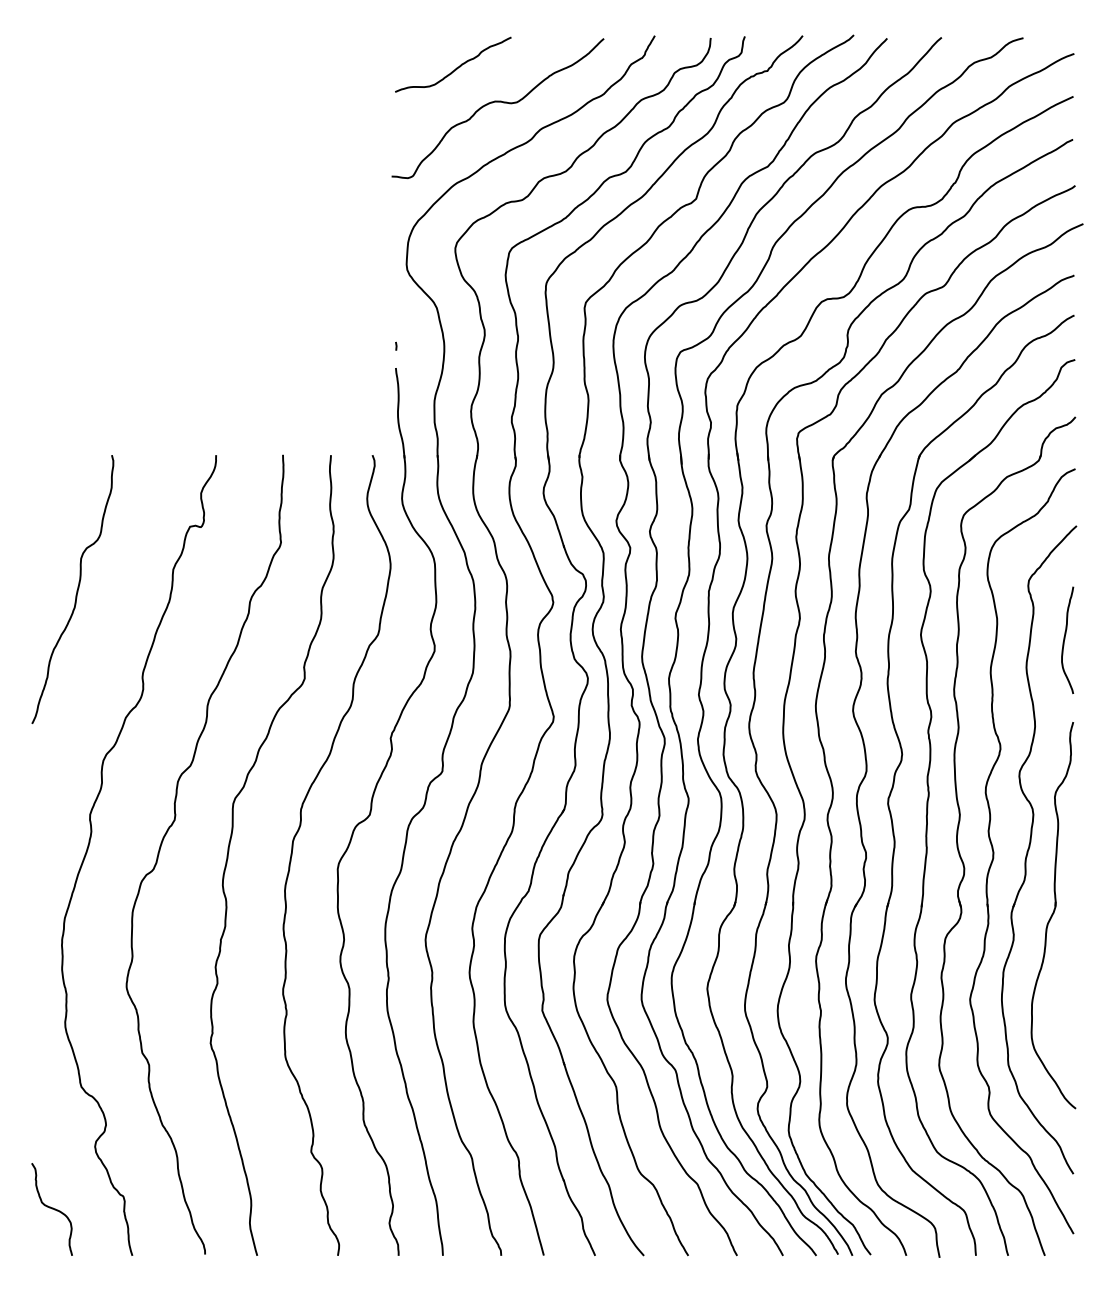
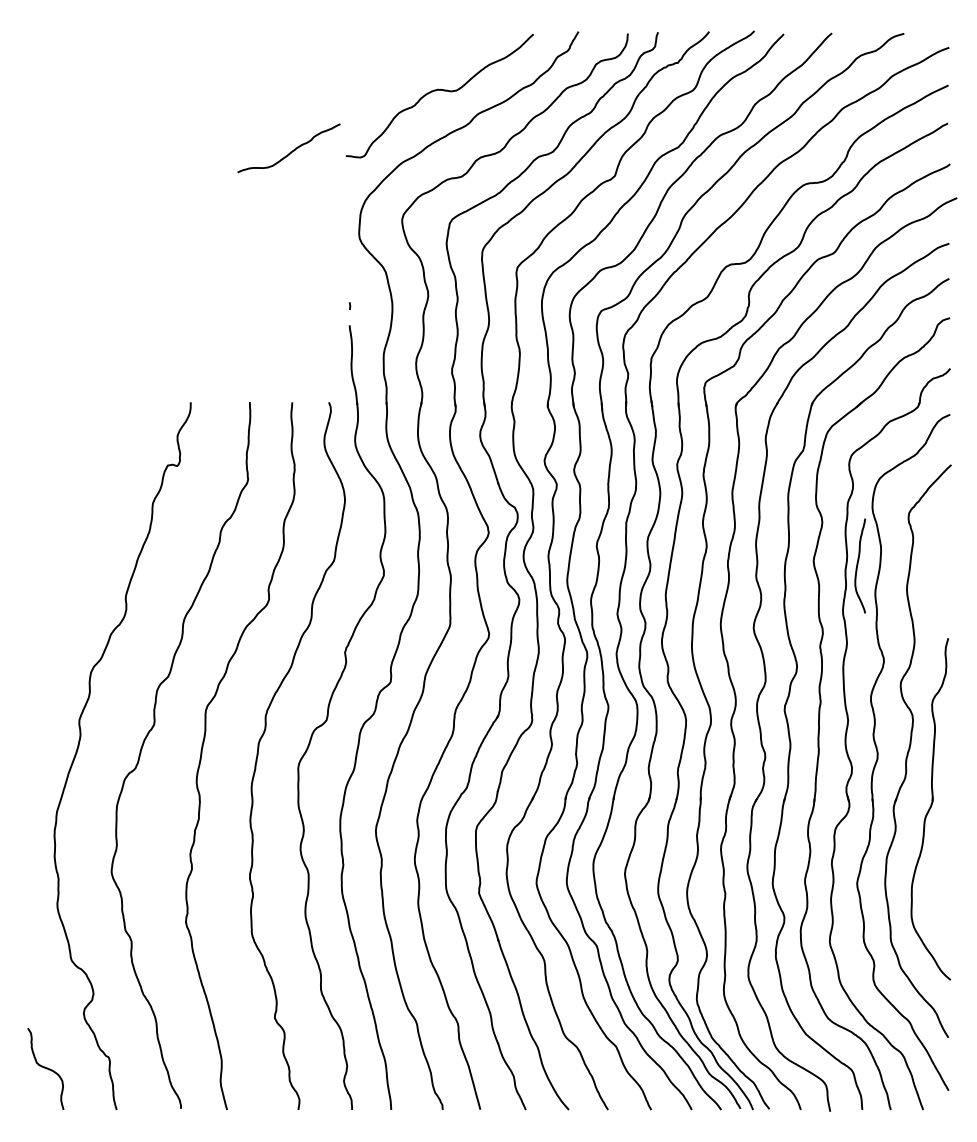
curve: (456, 67) -> (291, 150), moved
curve: (76, 590) -> (67, 521), removed
curve: (1065, 639) -> (858, 565), moved

